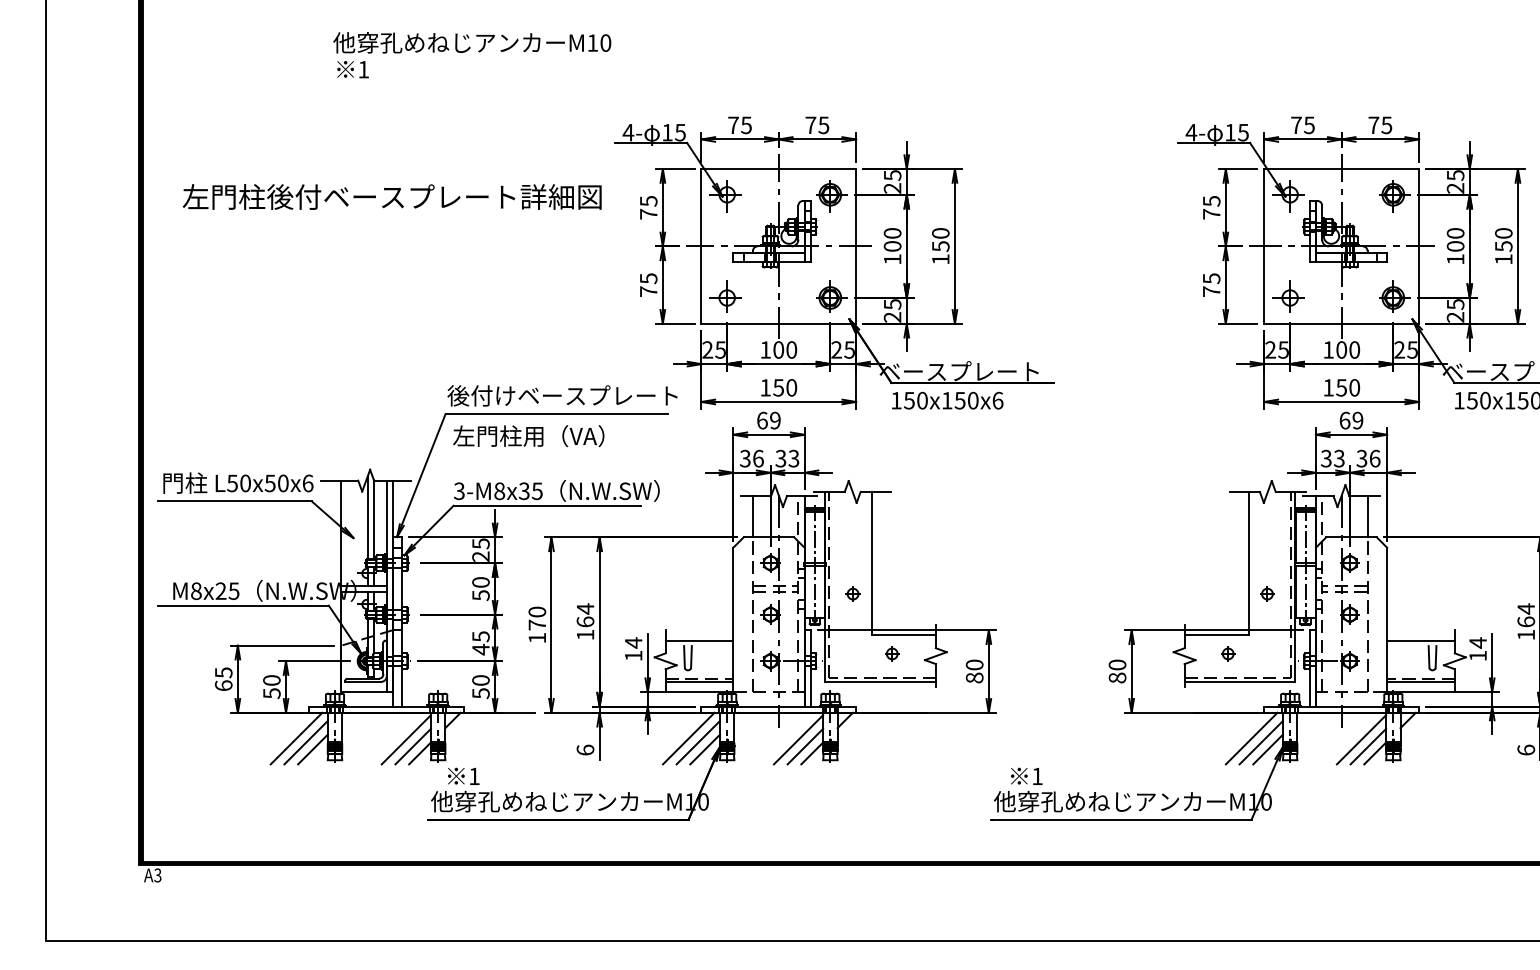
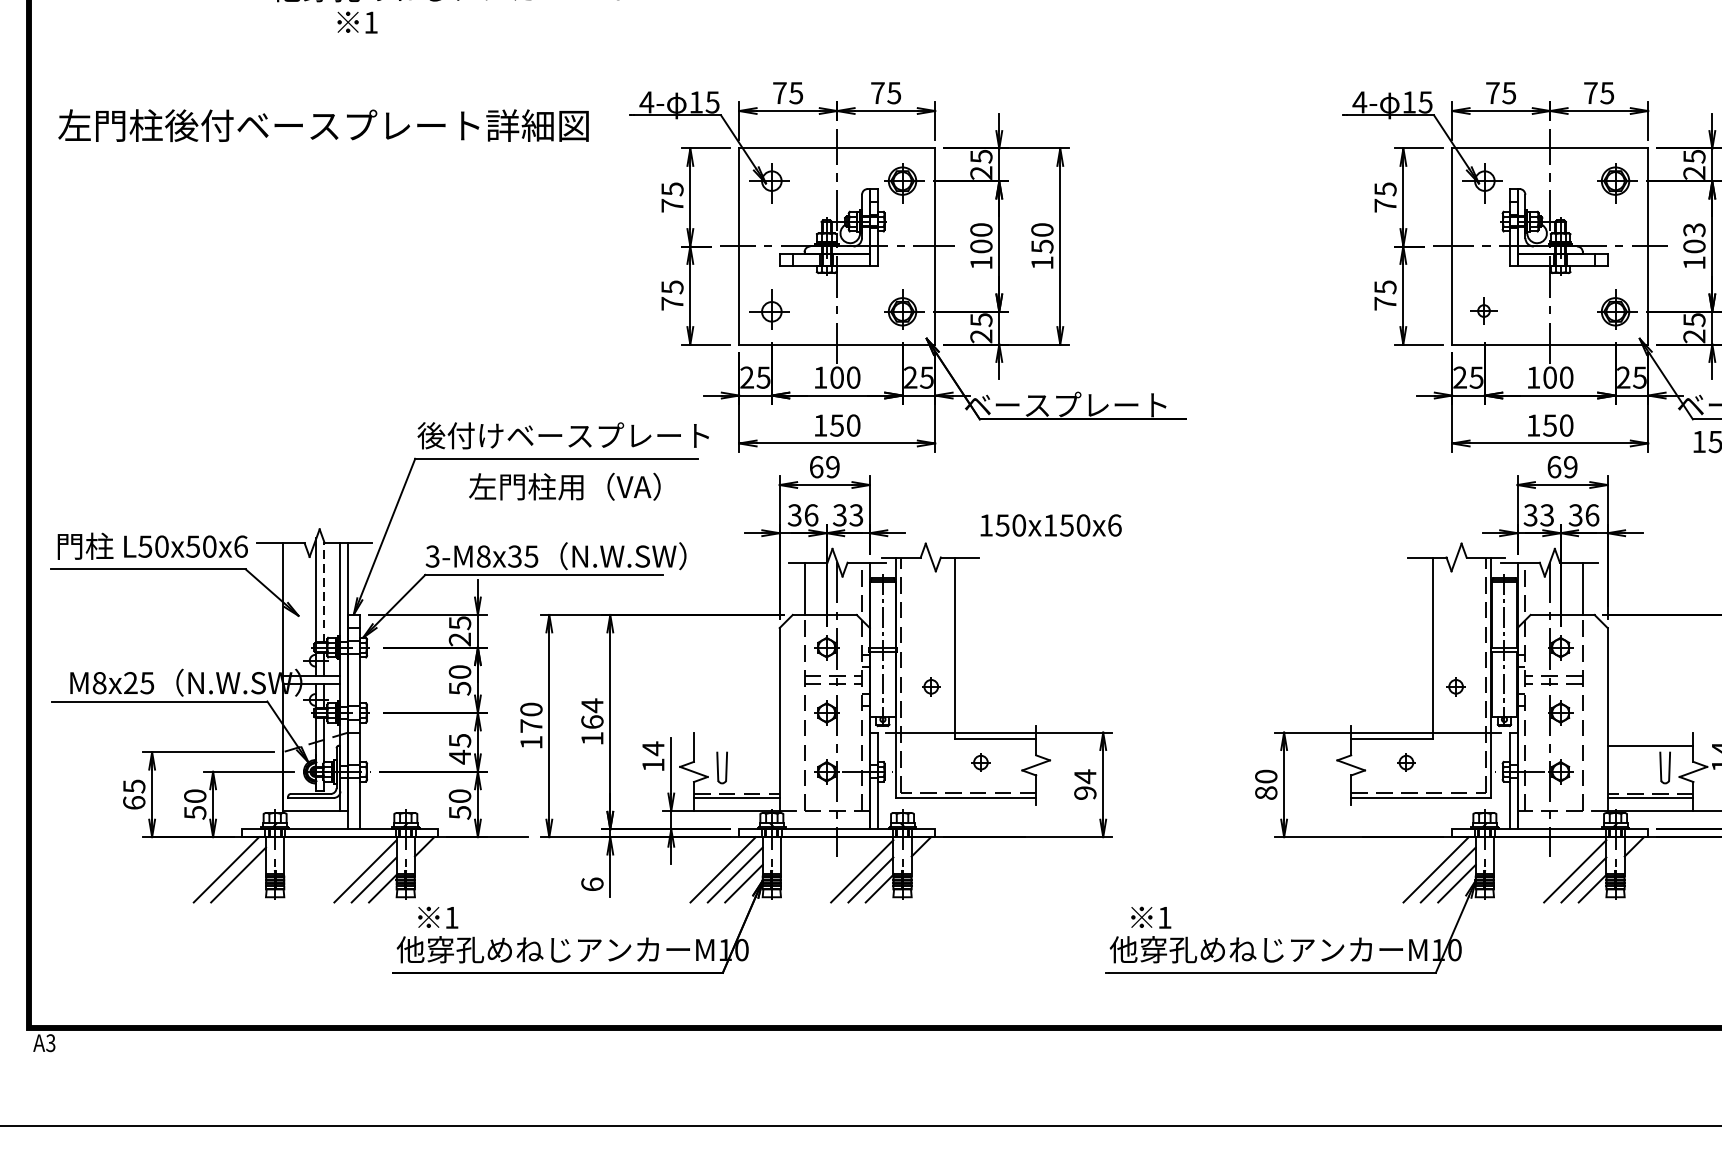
text: (352, 69) -> (356, 22), moved
text: (391, 196) -> (322, 125), moved
text: (1455, 233) -> (1694, 230), 100 -> 103
part: (1288, 296) -> (1482, 309), size x0.6
text: (947, 400) -> (1050, 525), moved
text: (528, 436) -> (564, 487), moved
line: (373, 519) -> (323, 592), solid -> dashed
line: (699, 640) -> (736, 745), removed
text: (974, 671) -> (1085, 784), 80 -> 94
line: (312, 749) -> (246, 883), removed

